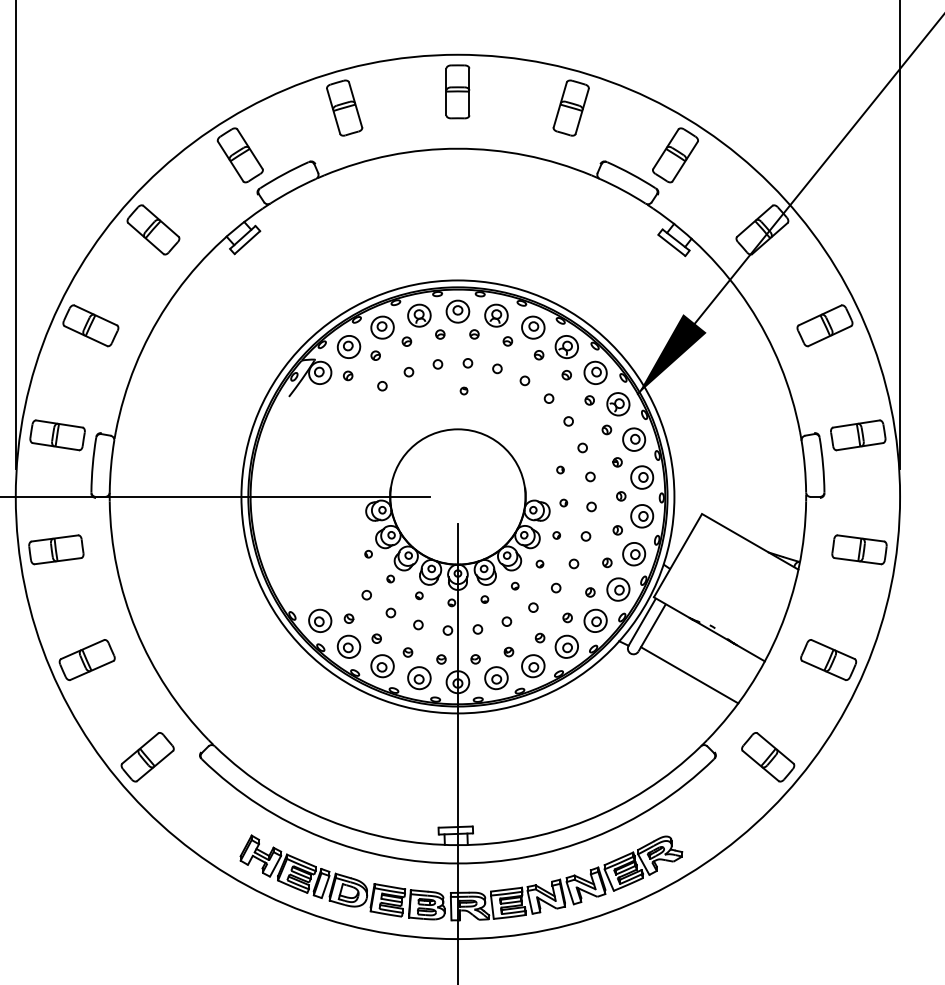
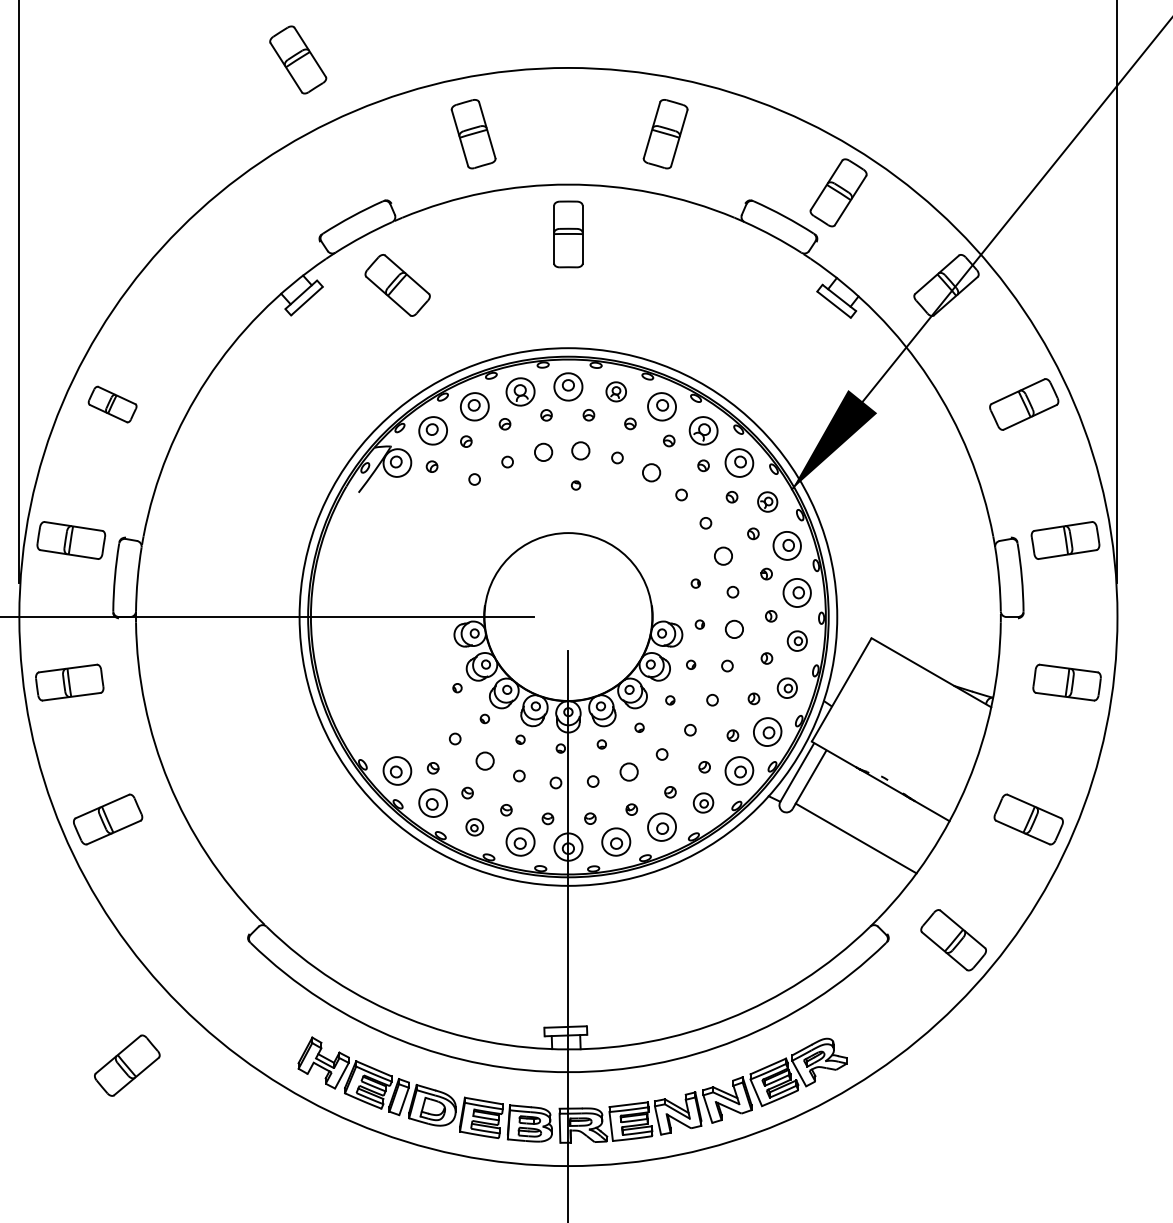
part: (457, 91) -> (567, 233), moved
part: (344, 107) -> (473, 133), moved
part: (570, 107) -> (664, 133), moved
part: (239, 155) -> (297, 60), moved
part: (153, 229) -> (397, 284), moved
part: (496, 315) -> (616, 391), size x0.7
part: (90, 325) -> (112, 404), size x0.7
circle: (467, 363) -> (580, 451), size x1.6
circle: (437, 364) -> (543, 452), size x1.6
circle: (524, 380) -> (651, 472), size x1.6
part: (618, 404) -> (767, 502), size x0.7
circle: (582, 447) -> (723, 555), size x1.6
circle: (591, 506) -> (734, 628), size x1.6
part: (642, 516) -> (797, 641), size x0.7
part: (634, 554) -> (787, 688), size x0.7
circle: (390, 612) -> (484, 760), size x1.6
circle: (506, 621) -> (628, 771), size x1.6
part: (566, 646) -> (703, 802), size x0.7
part: (382, 666) -> (474, 827), size x0.6
part: (147, 757) -> (127, 1065), moved

